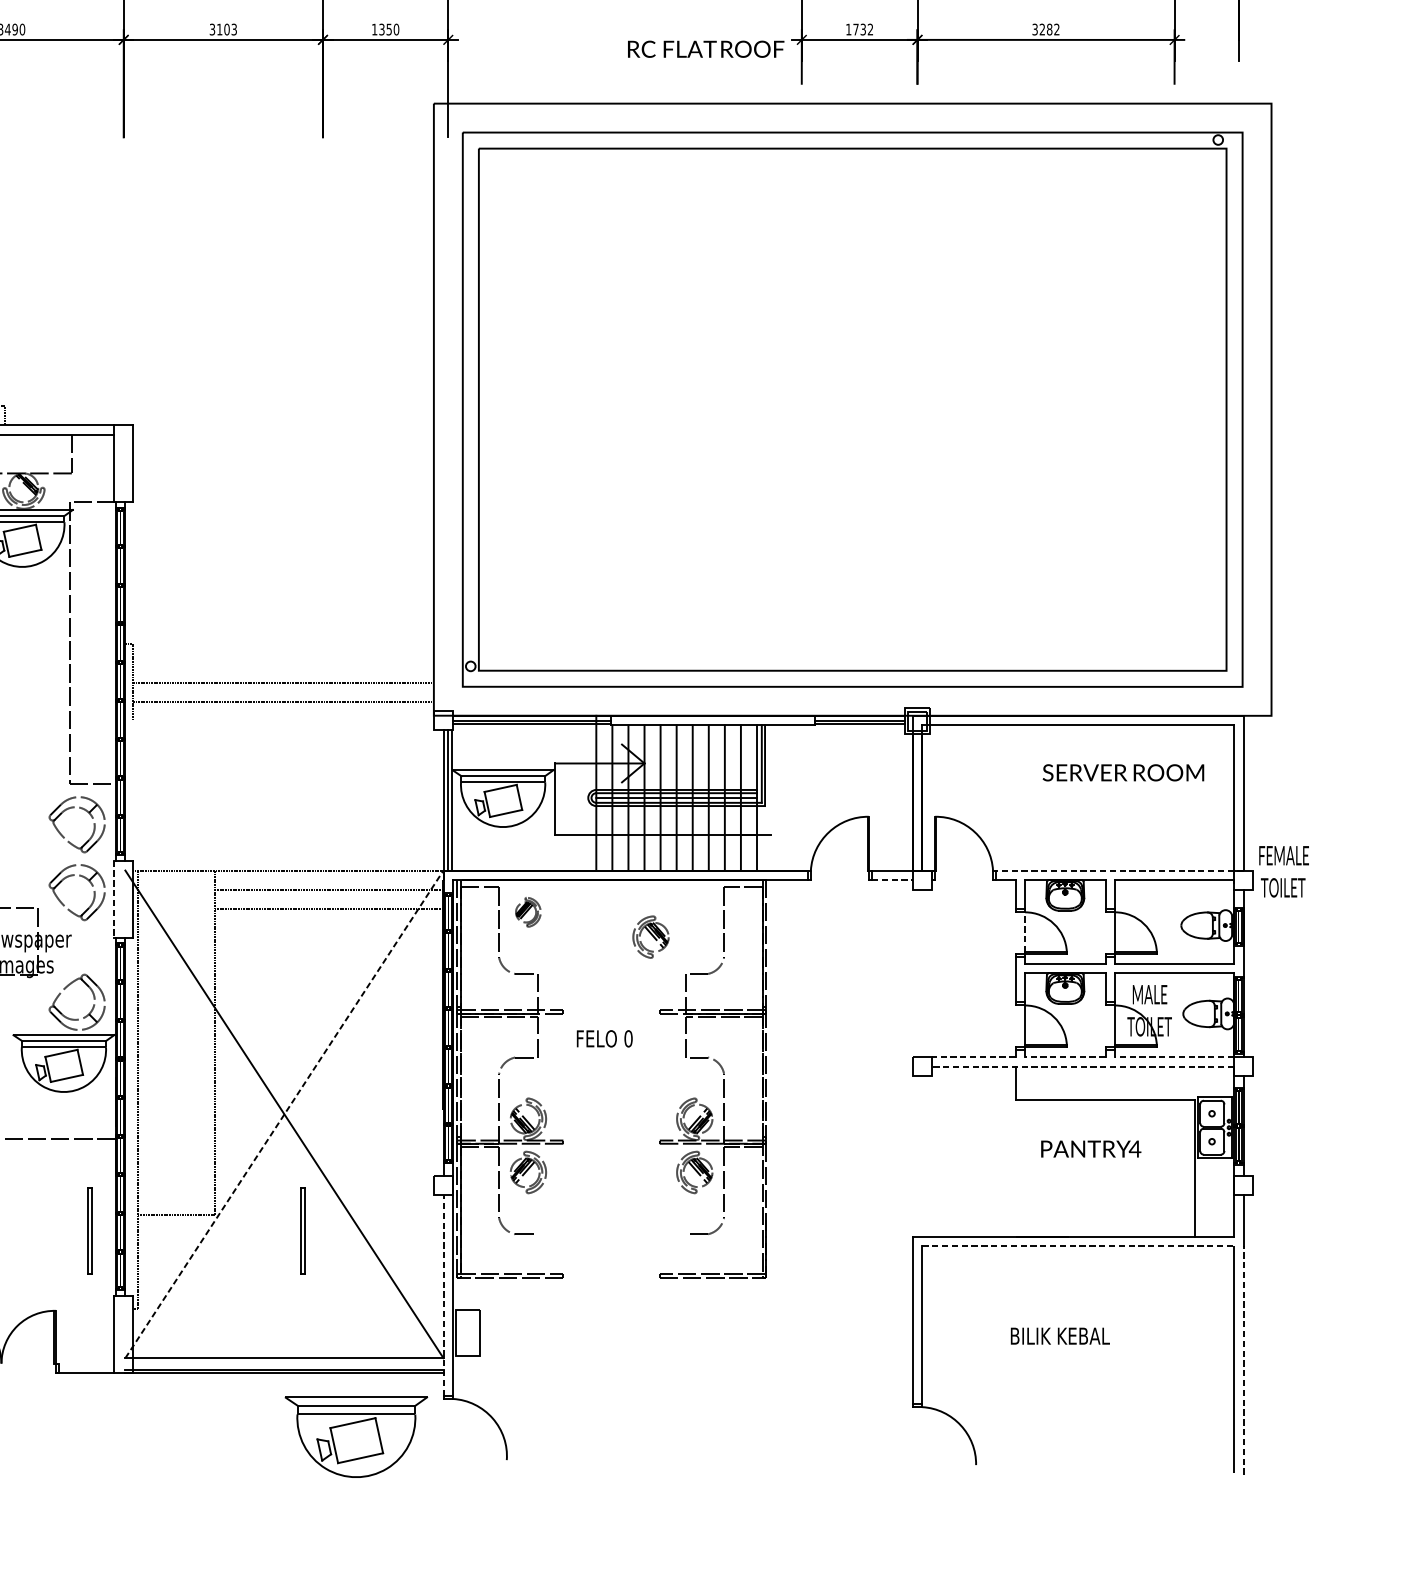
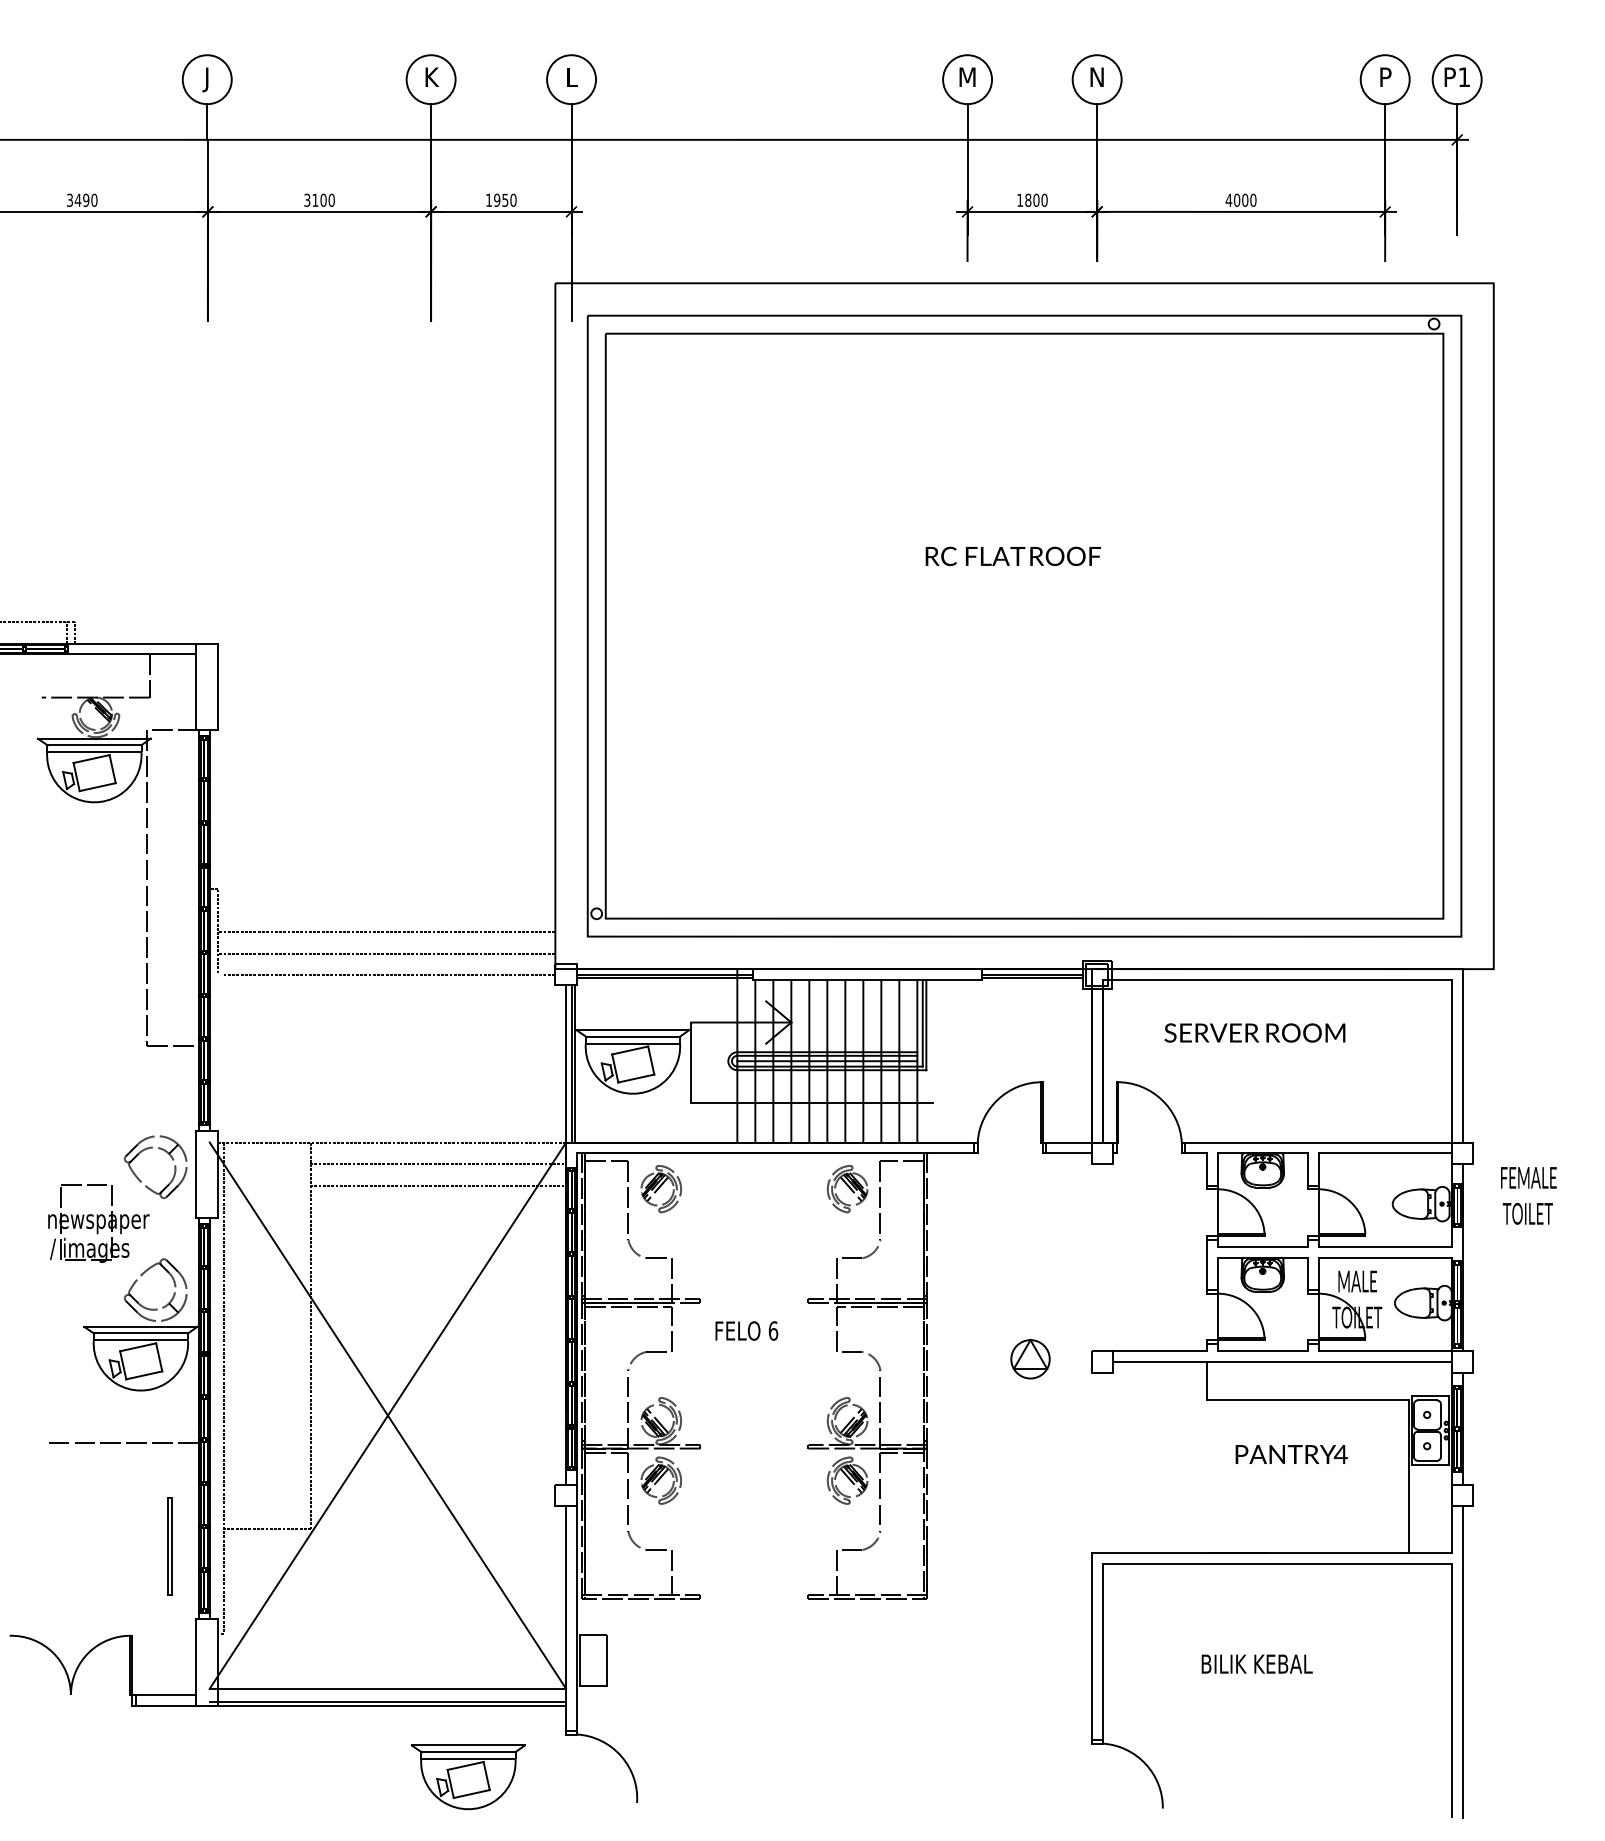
text: (234, 28) -> (331, 199), 3103 -> 3100
text: (382, 28) -> (497, 199), 1350 -> 1950
text: (863, 28) -> (1036, 199), 1732 -> 1800
text: (1045, 28) -> (1240, 199), 3282 -> 4000
text: (705, 48) -> (1012, 555), moved
line: (284, 721) -> (388, 975), added
text: (1123, 772) -> (1254, 1032), moved
part: (85, 811) -> (165, 1076), removed
line: (1119, 870) -> (1323, 1142), dashed -> solid
text: (1283, 871) -> (1528, 1195), moved
line: (891, 880) -> (1068, 1153), dashed -> solid
line: (113, 900) -> (196, 1175), dashed -> solid
part: (527, 912) -> (660, 1189), size x1.43
line: (1024, 932) -> (1217, 1211), dashed -> solid
part: (650, 937) -> (847, 1189), moved
text: (628, 1038) -> (773, 1330), 0 -> 6
line: (974, 1057) -> (1160, 1351), dashed -> solid
line: (1065, 1057) -> (1262, 1351), dashed -> solid
line: (1174, 1057) -> (1385, 1351), dashed -> solid
part: (857, 1064) -> (1030, 1359), added
line: (1082, 1066) -> (1282, 1362), dashed -> solid
line: (284, 1114) -> (388, 1415), dashed -> solid
part: (302, 1231) -> (408, 1546), removed
line: (1078, 1246) -> (1277, 1563), dashed -> solid
line: (537, 1253) -> (671, 1571), added
line: (685, 1253) -> (837, 1571), added
line: (443, 1295) -> (566, 1618), dashed -> solid
line: (1243, 1360) -> (1462, 1691), dashed -> solid
line: (85, 1363) -> (164, 1694), added
part: (355, 1436) -> (467, 1776), size x0.71

